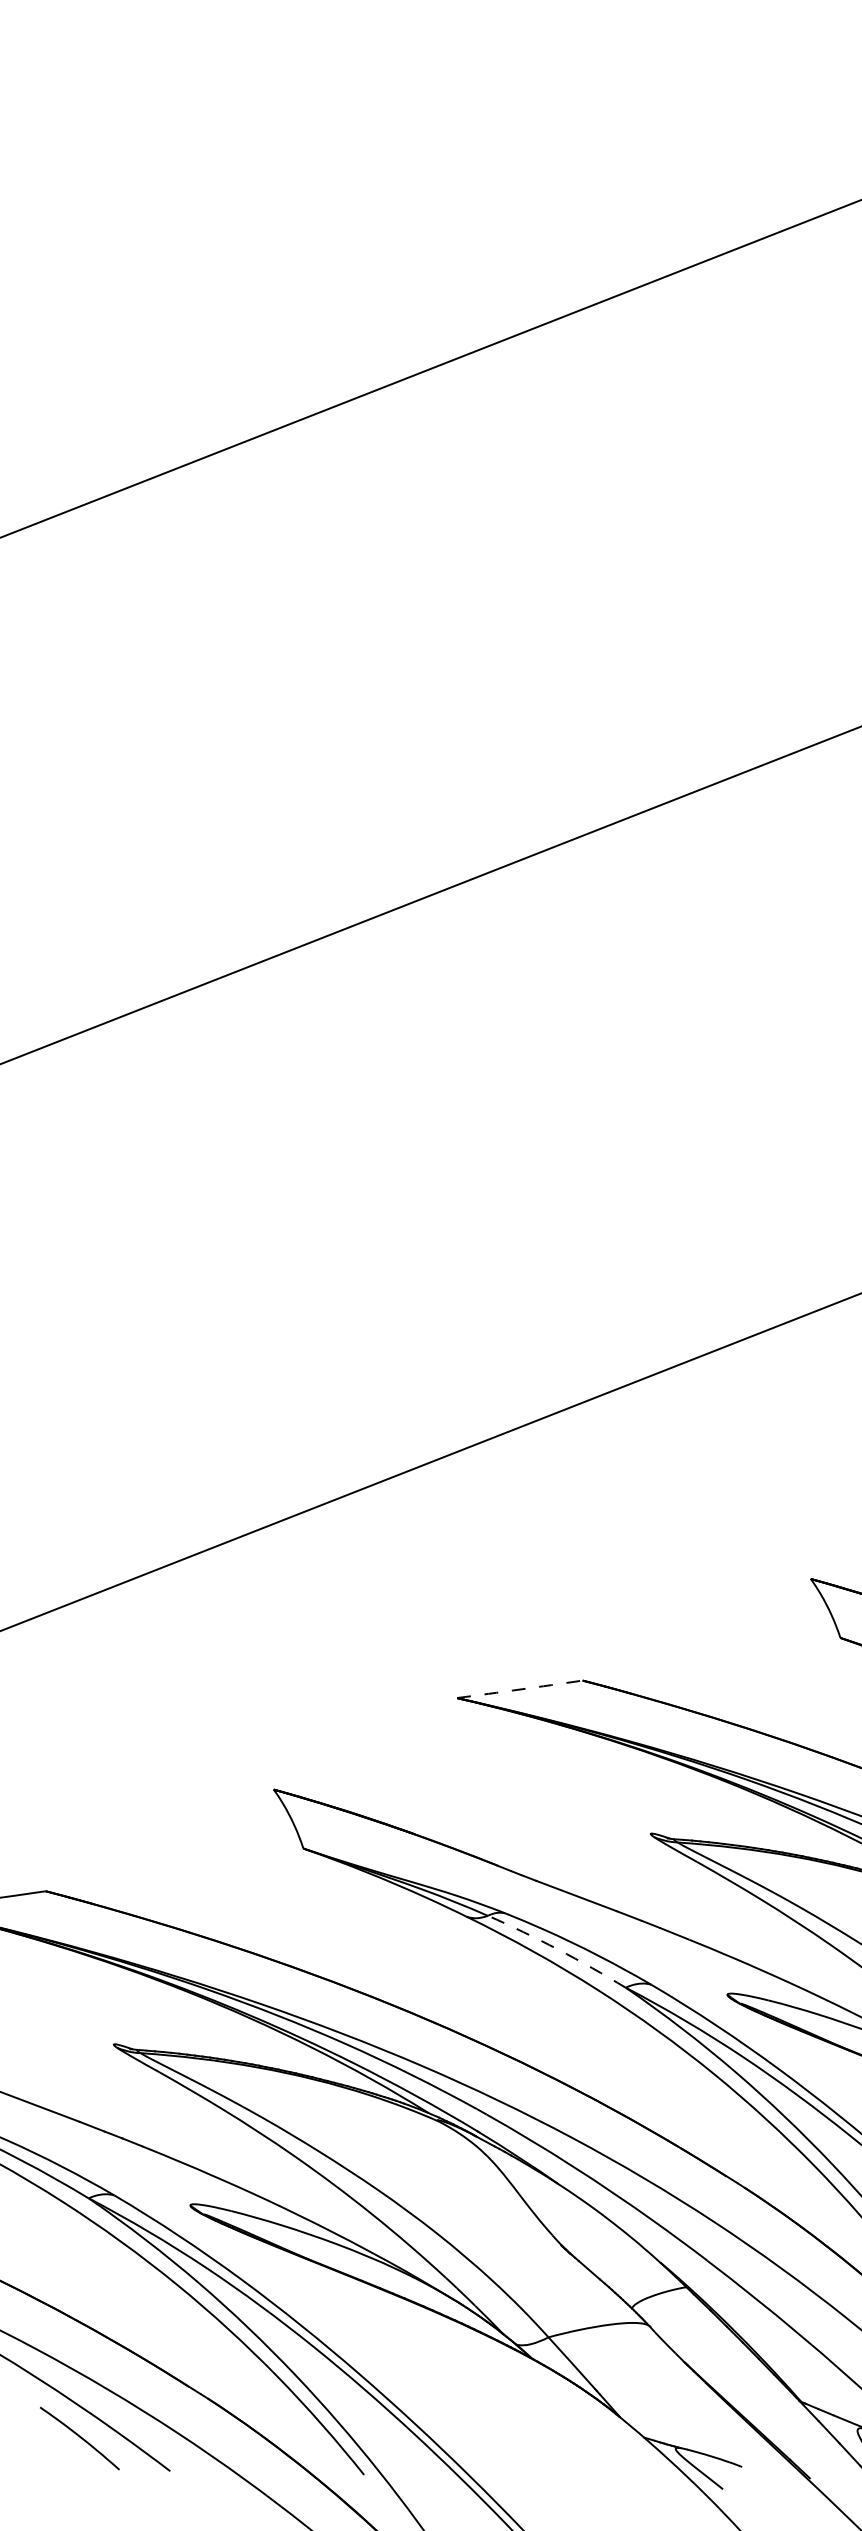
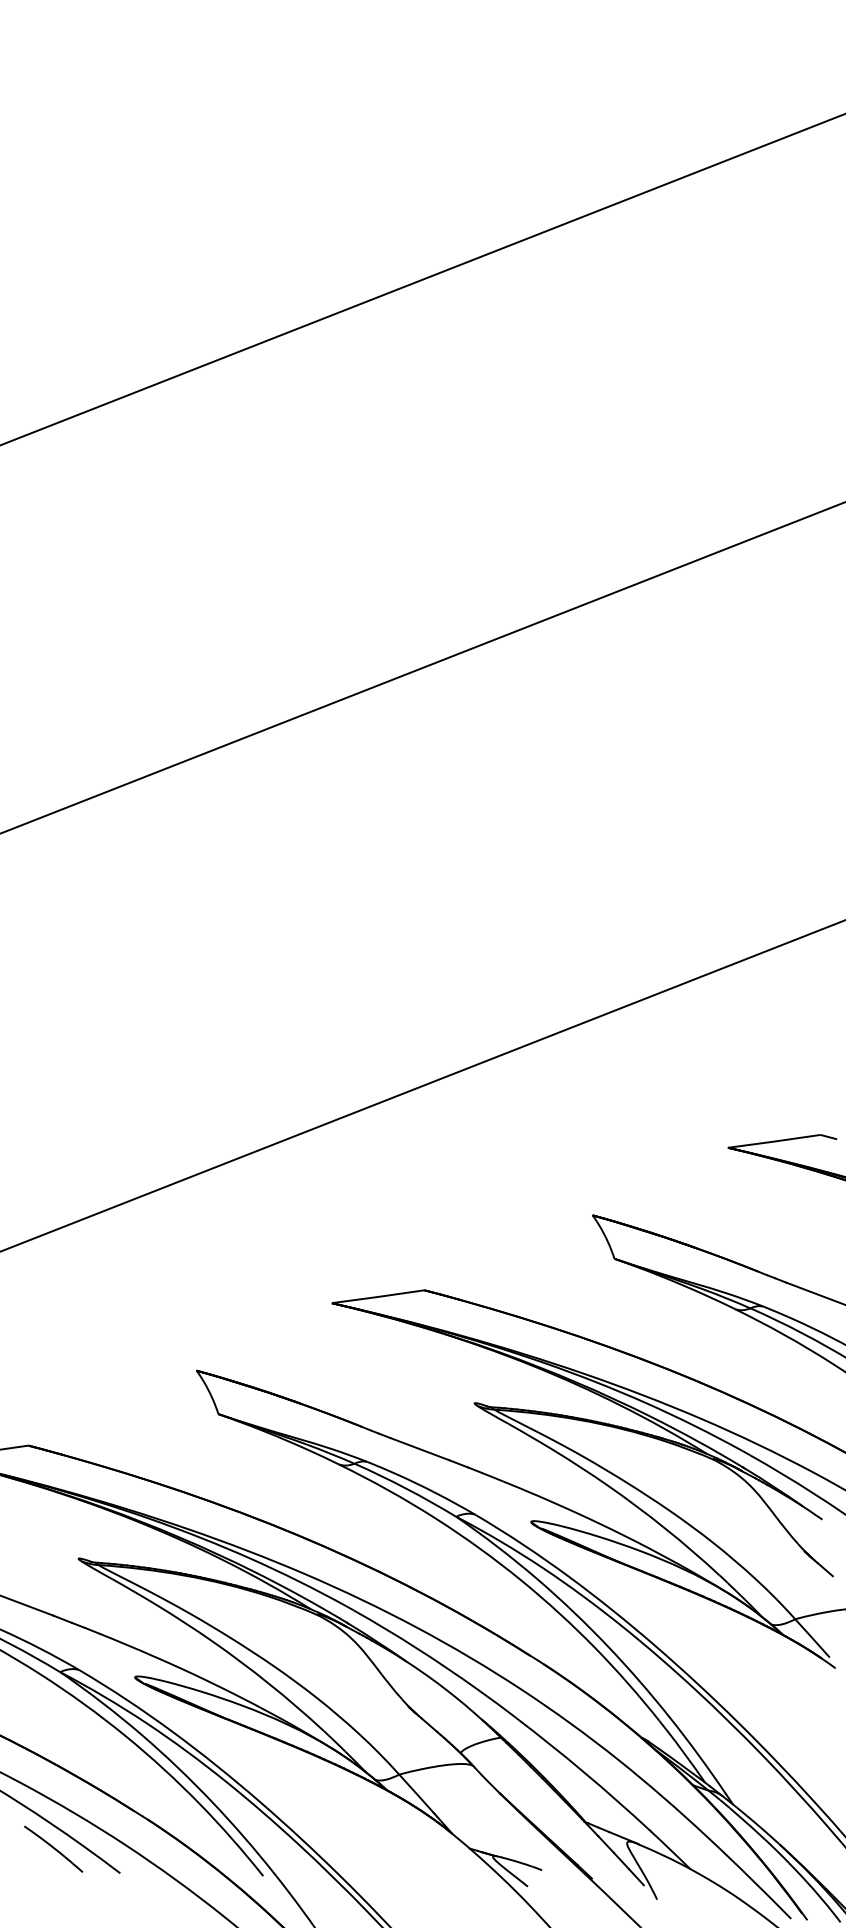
arc: (520, 1689) -> (378, 1296), dashed -> solid
arc: (558, 1949) -> (406, 1488), dashed -> solid

